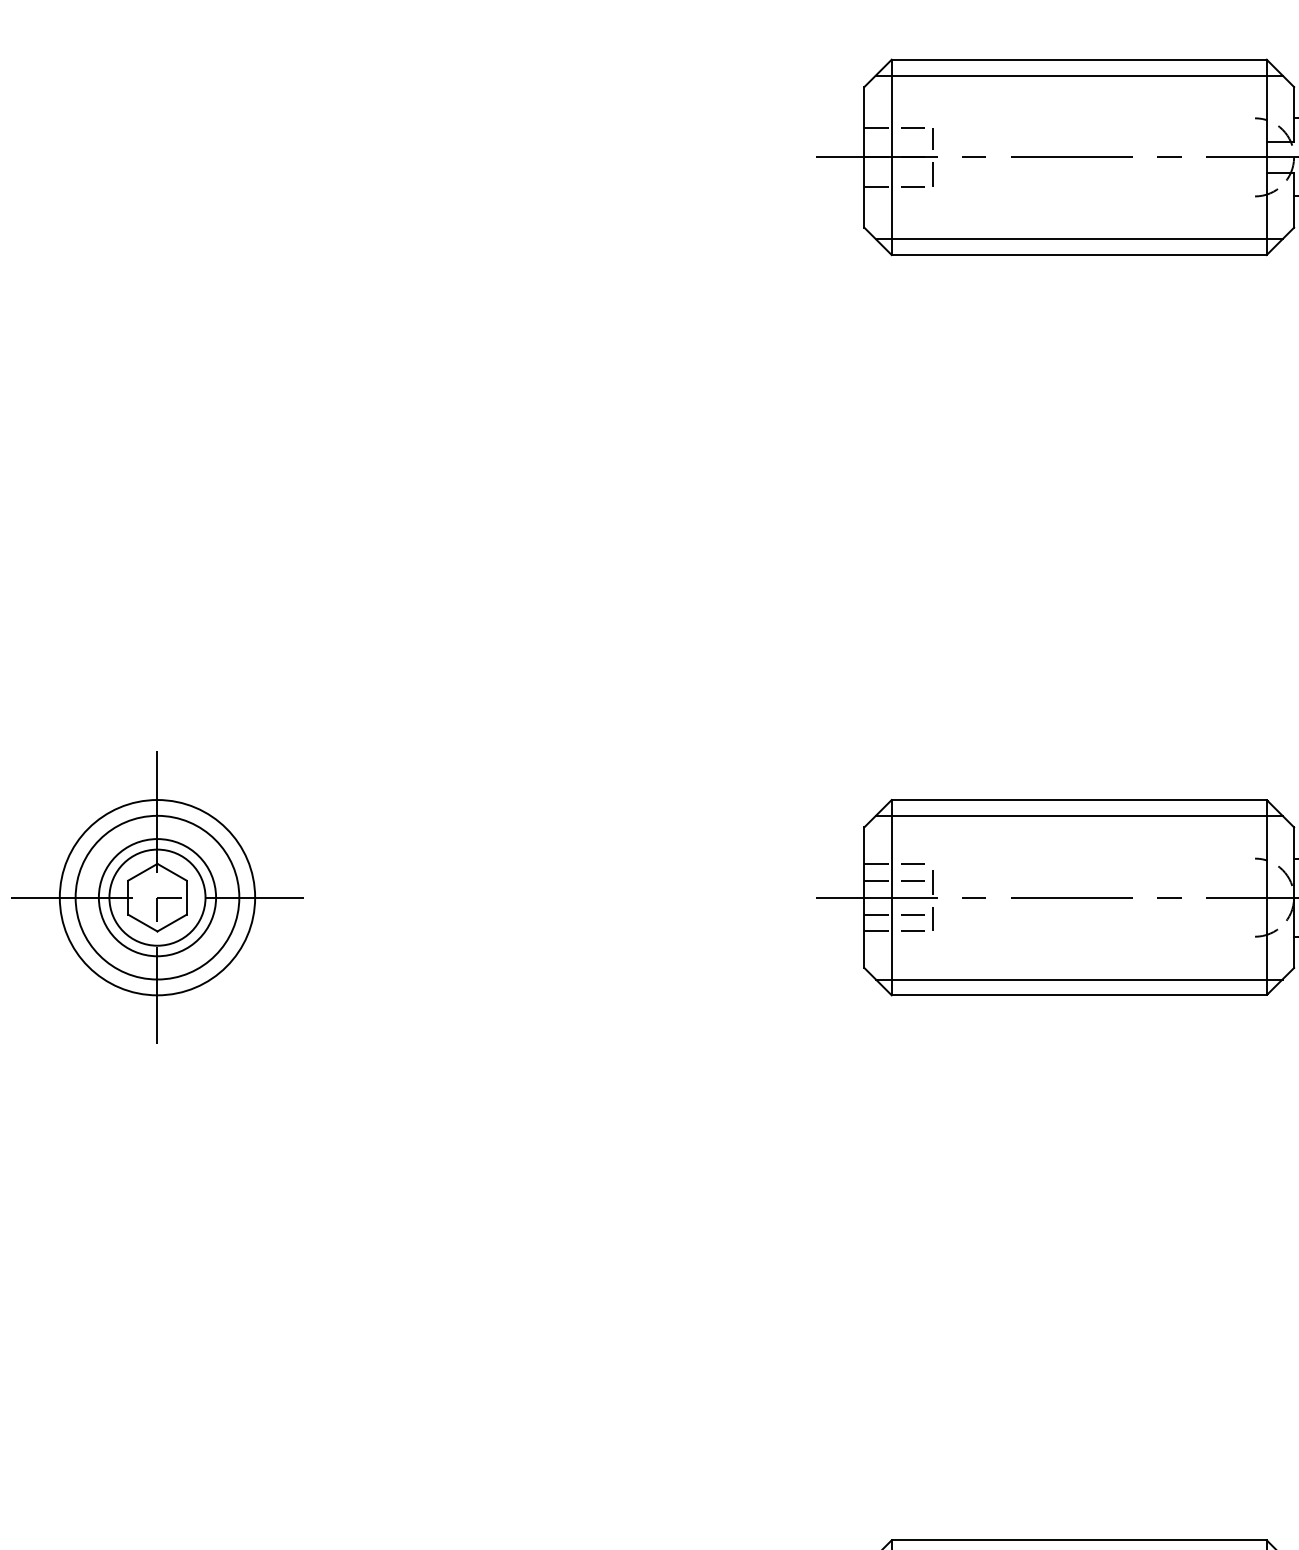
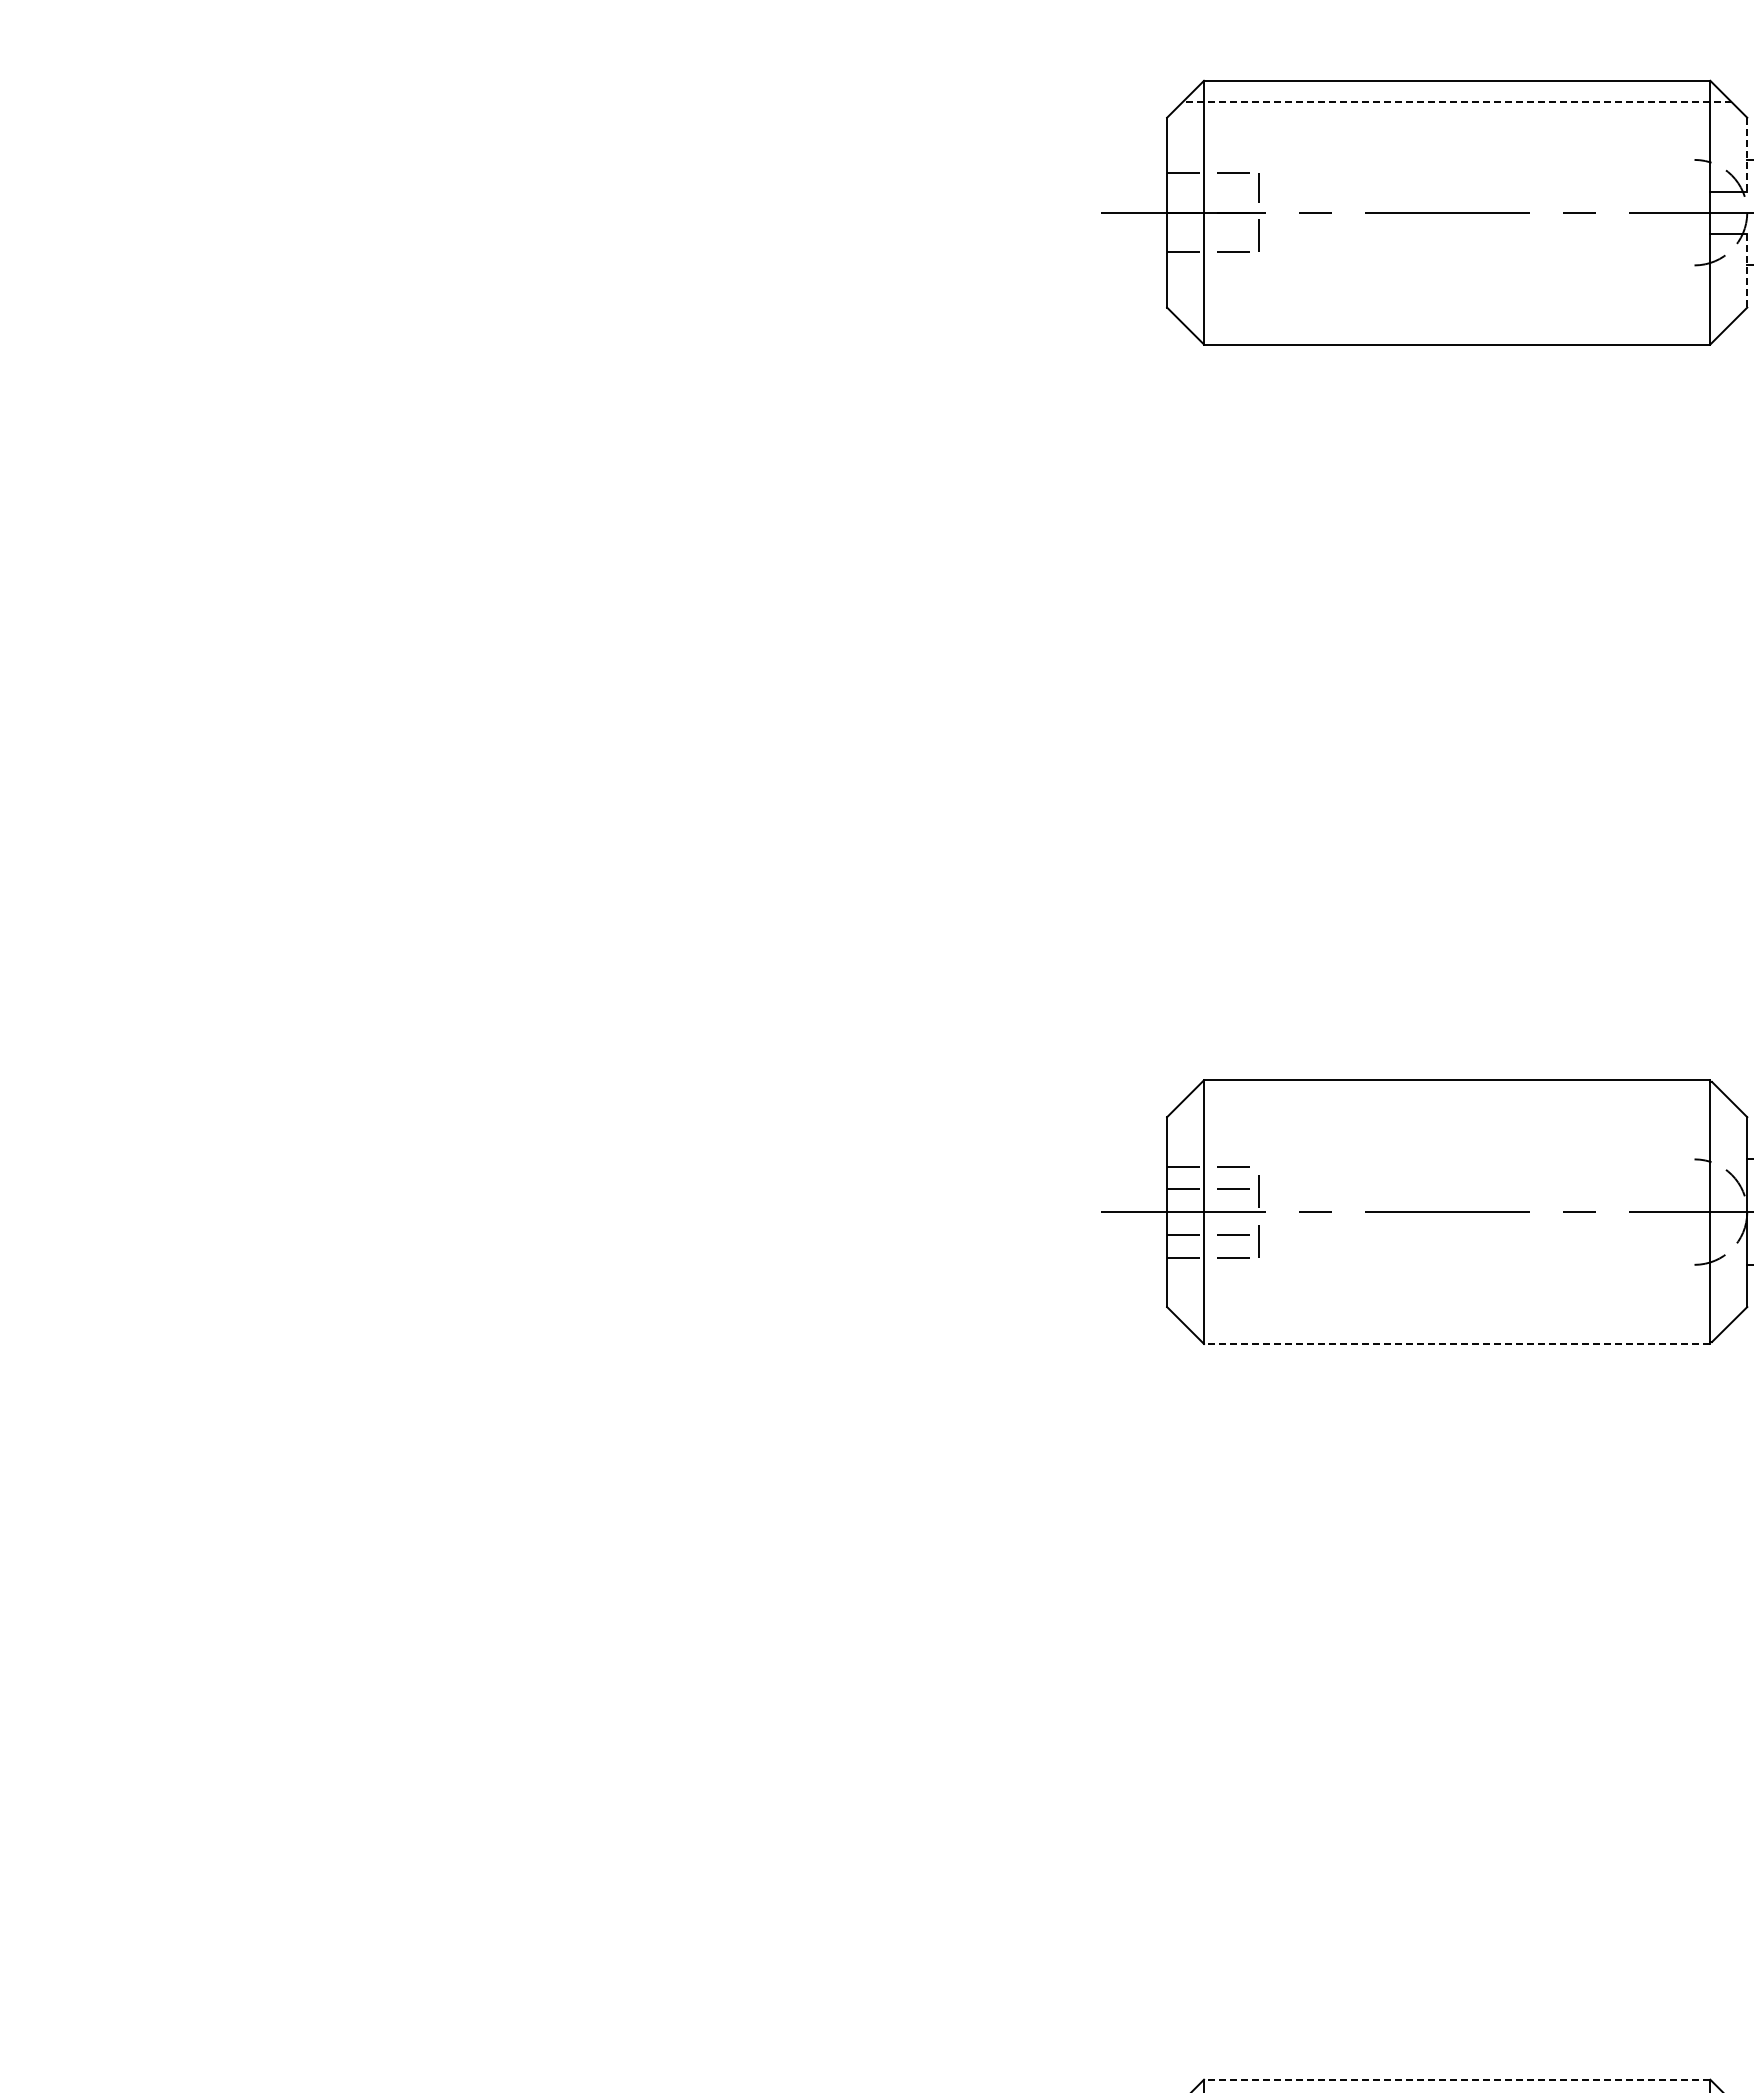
line: (1079, 75) -> (1457, 102), solid -> dashed
line: (1294, 114) -> (1747, 154), solid -> dashed
line: (1294, 200) -> (1747, 270), solid -> dashed
line: (1078, 238) -> (1456, 322), removed
line: (1078, 815) -> (1456, 1101), removed
part: (157, 897) -> (212, 1211), removed
line: (1078, 979) -> (1456, 1322), removed
line: (1078, 994) -> (1456, 1343), solid -> dashed
line: (1078, 1540) -> (1456, 2079), solid -> dashed

